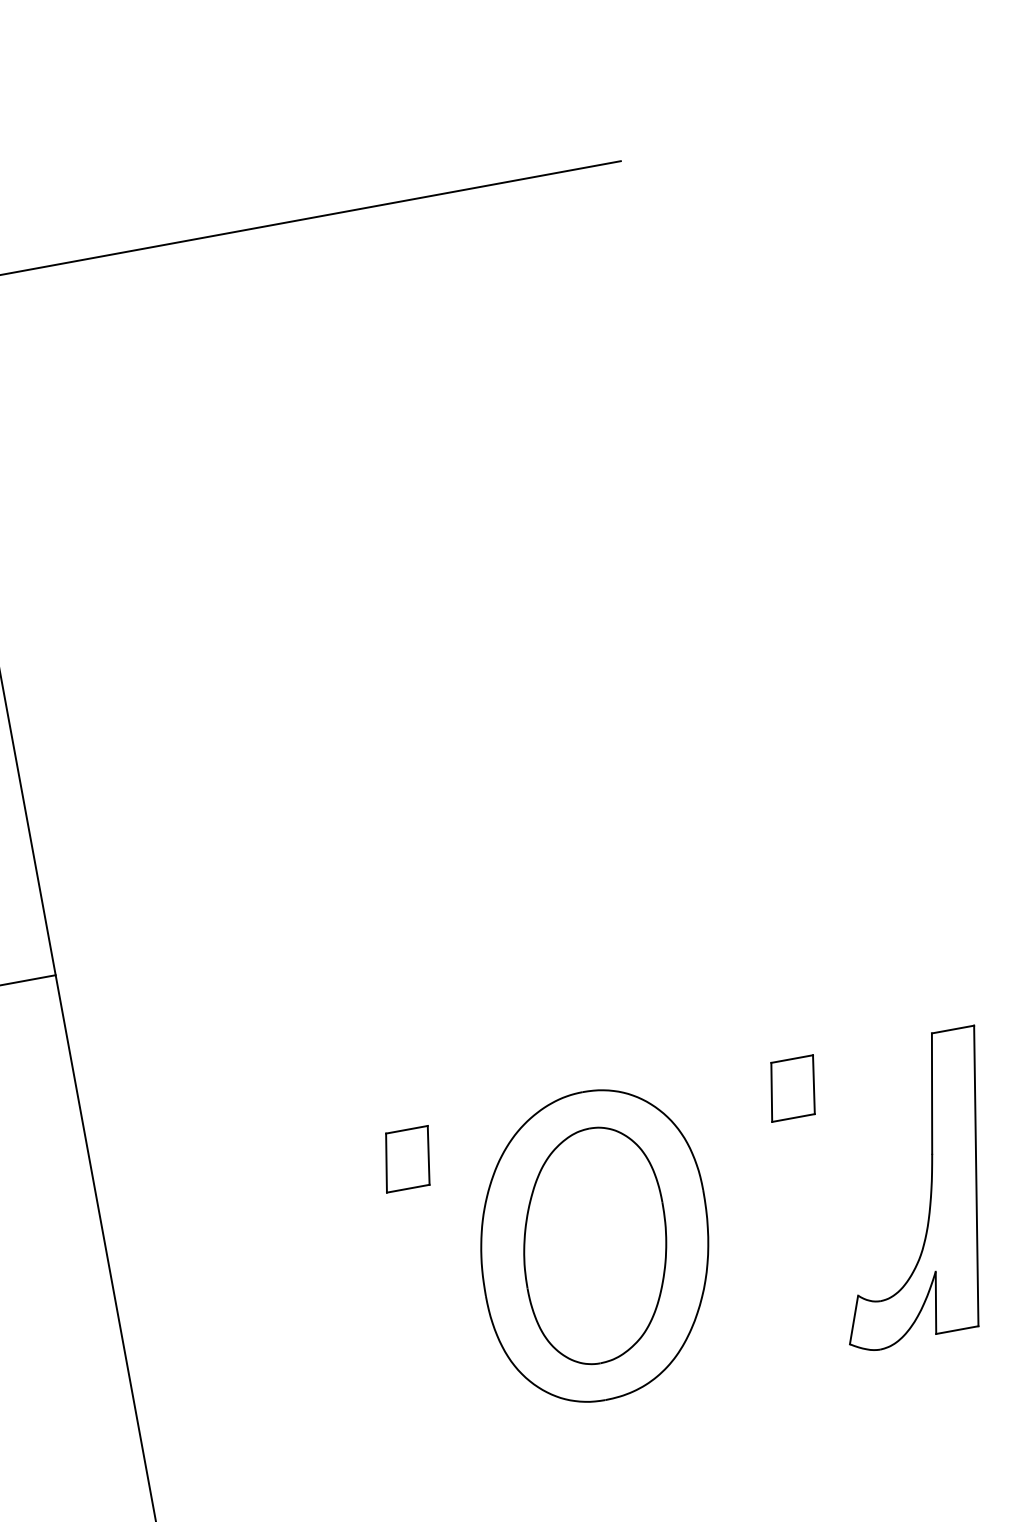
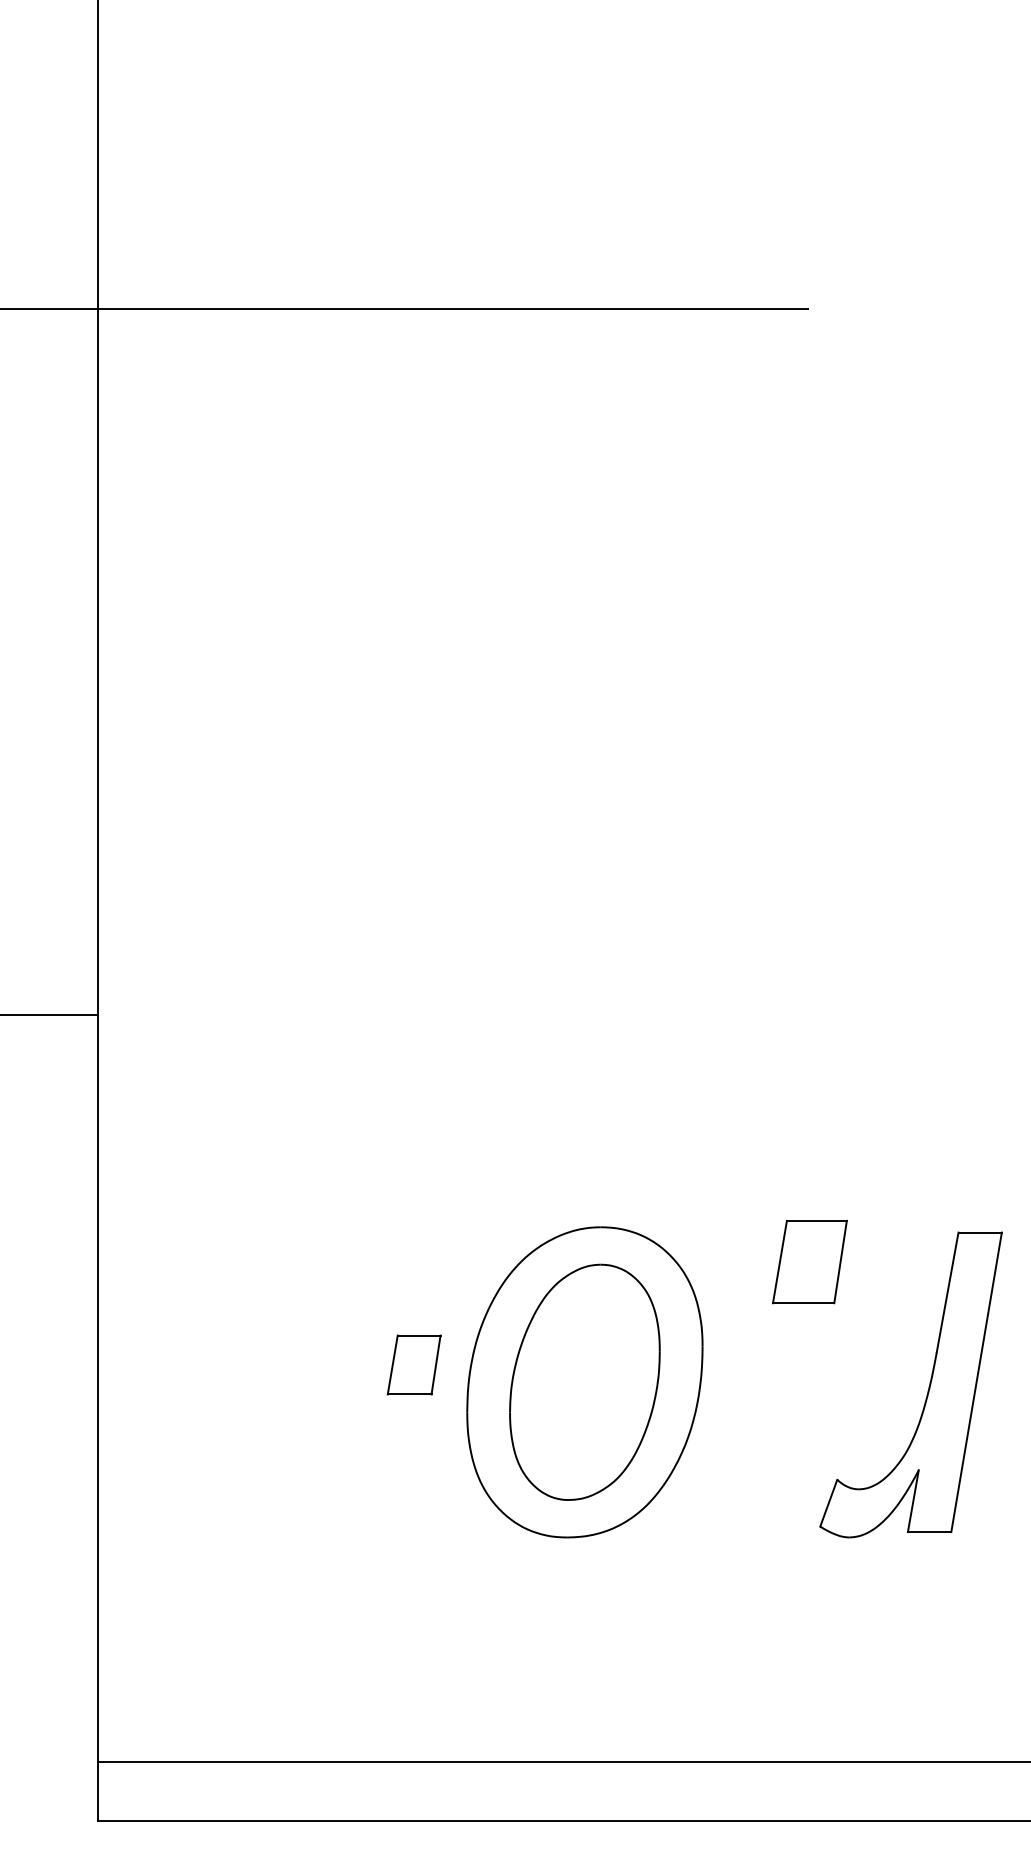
part: (792, 1088) -> (809, 1261), size x1.4
part: (406, 1158) -> (413, 1364), moved

